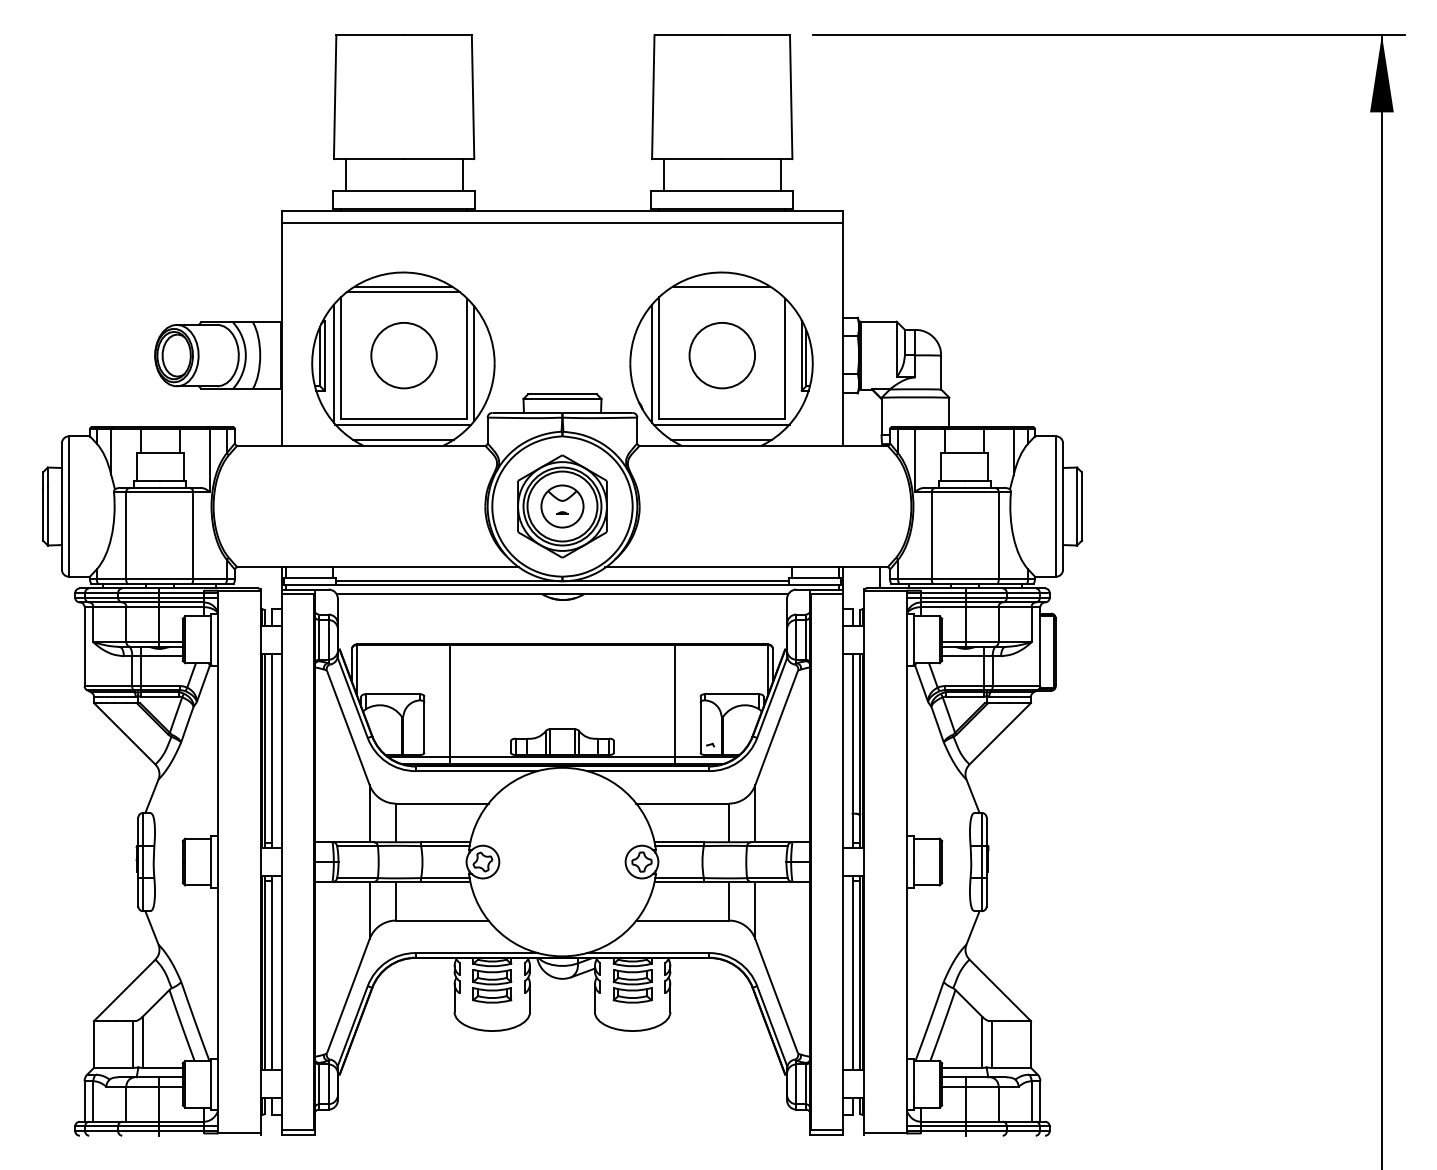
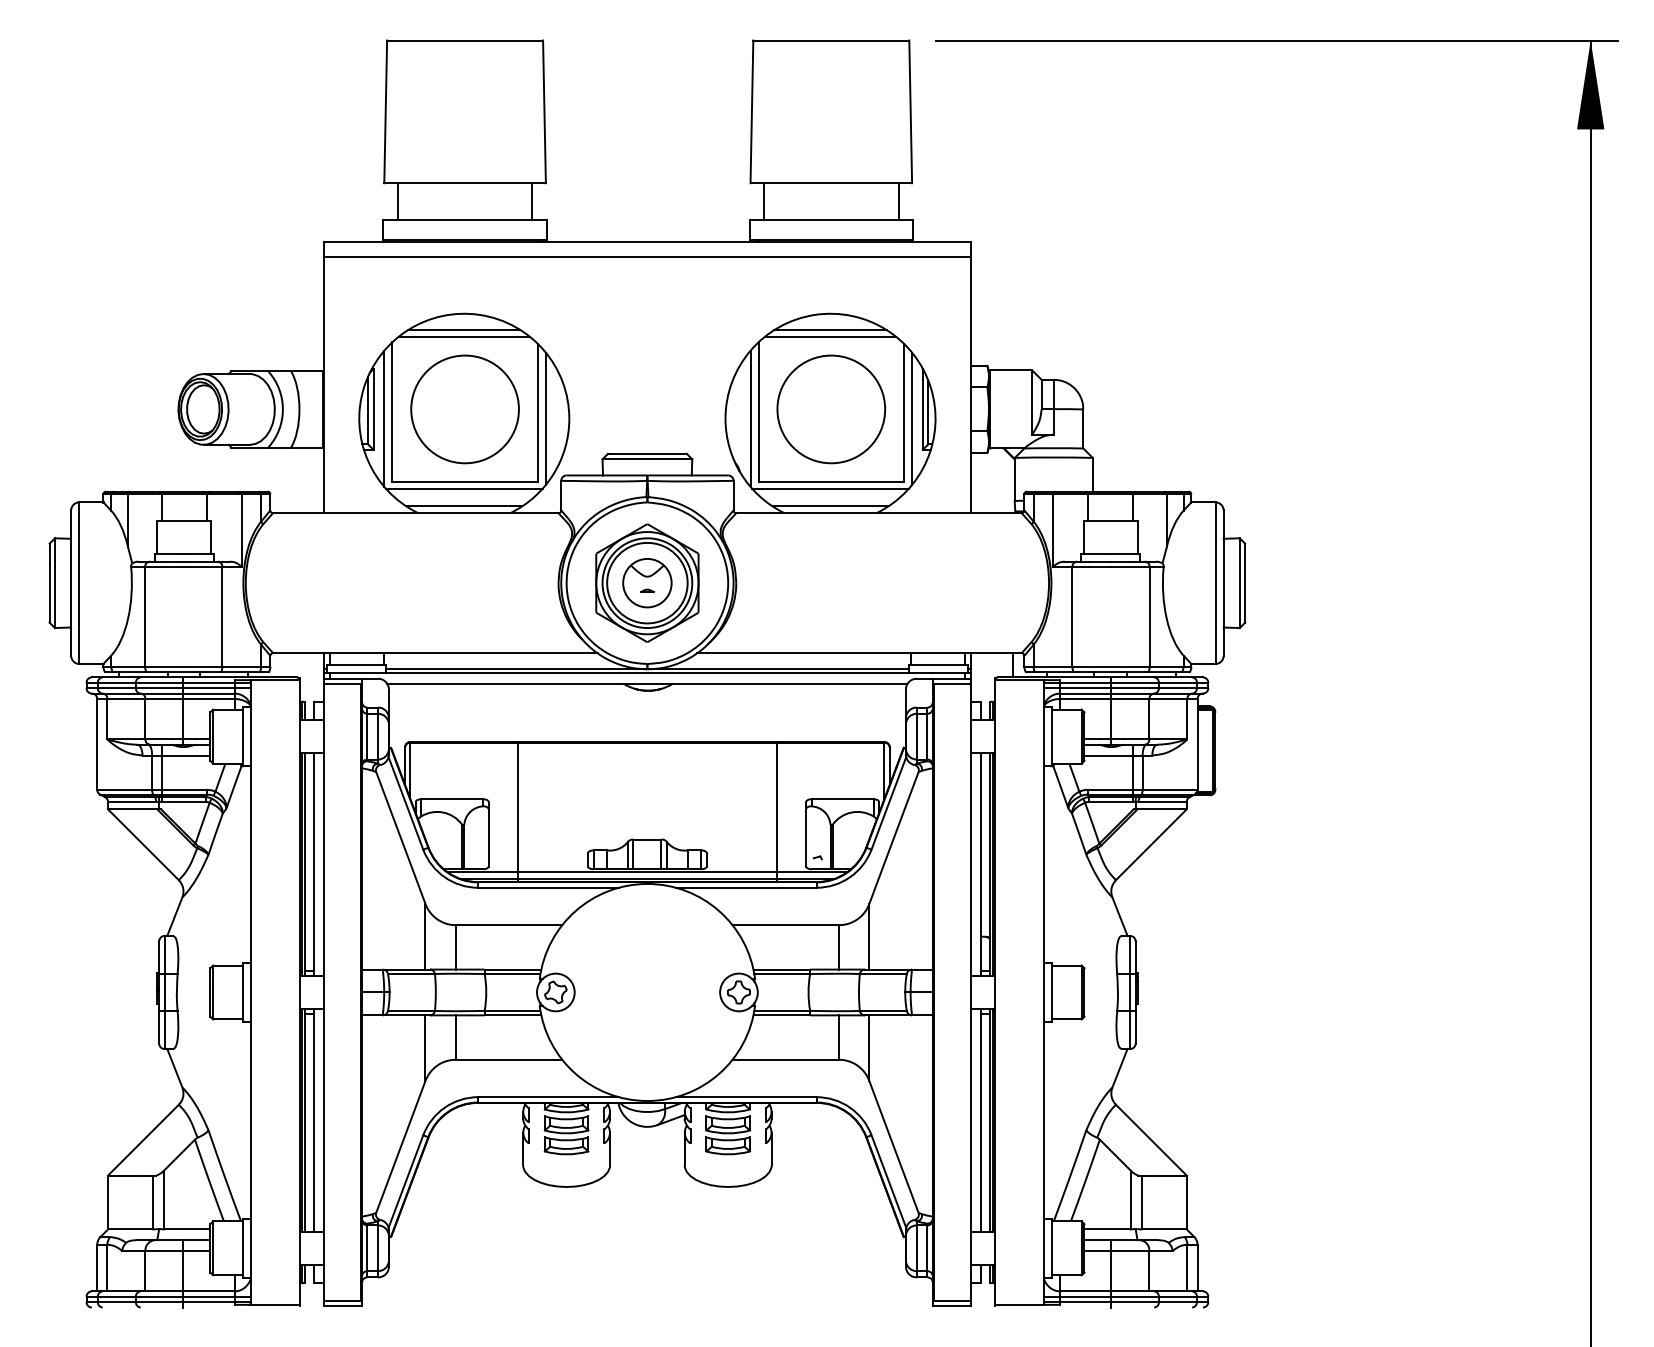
line: (721, 292) -> (830, 336), added
circle: (403, 355) -> (464, 409), size x1.43
circle: (722, 355) -> (831, 409), size x1.43
line: (792, 363) -> (912, 418), added

